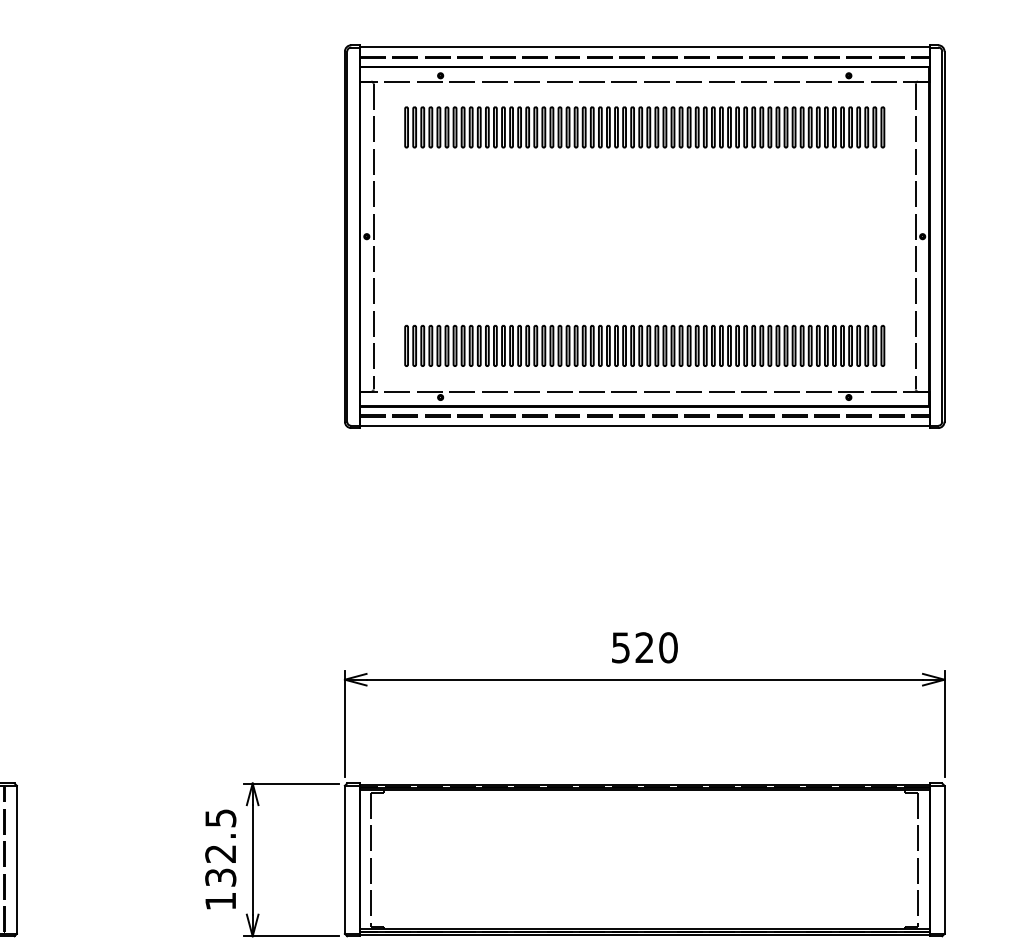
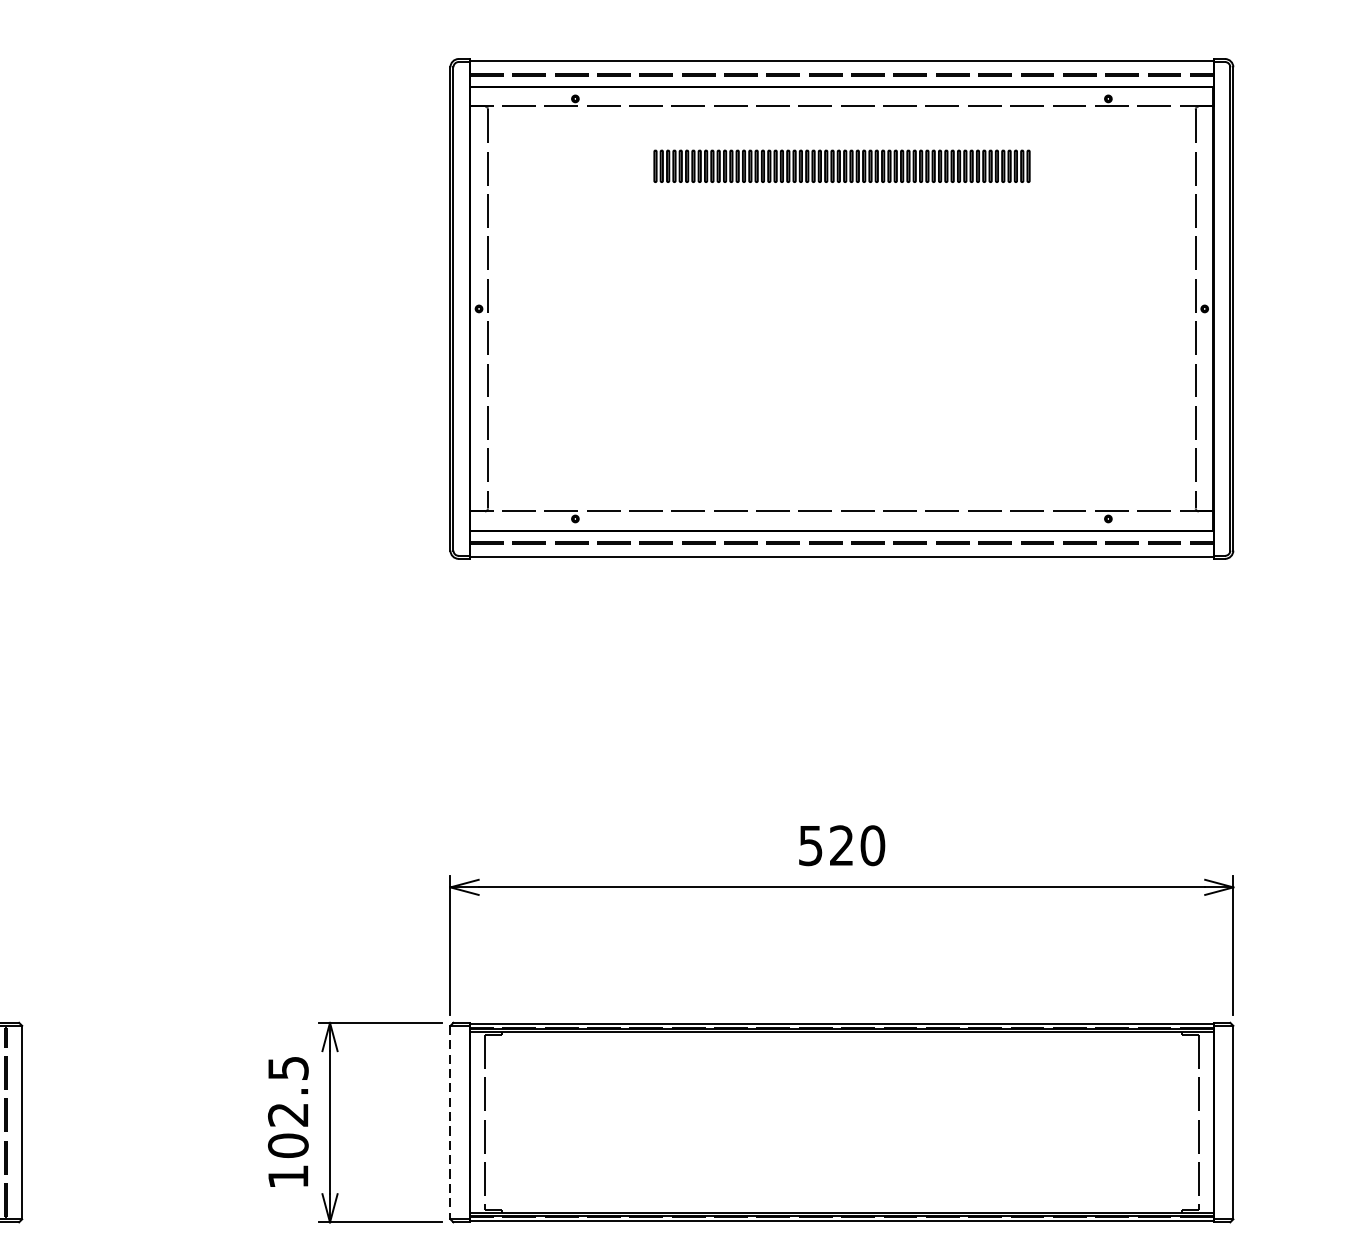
part: (644, 127) -> (841, 166), size x0.6
part: (644, 345) -> (841, 451), removed
line: (344, 860) -> (449, 1123), solid -> dashed
text: (220, 877) -> (288, 1145), 132.5 -> 102.5

